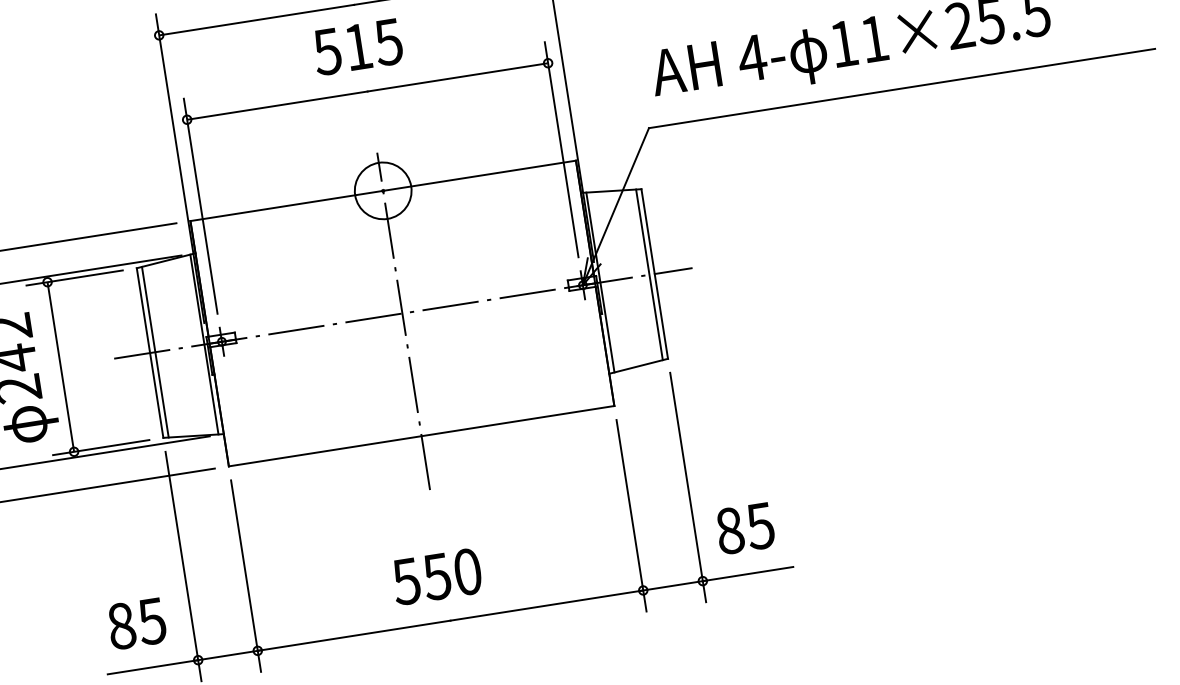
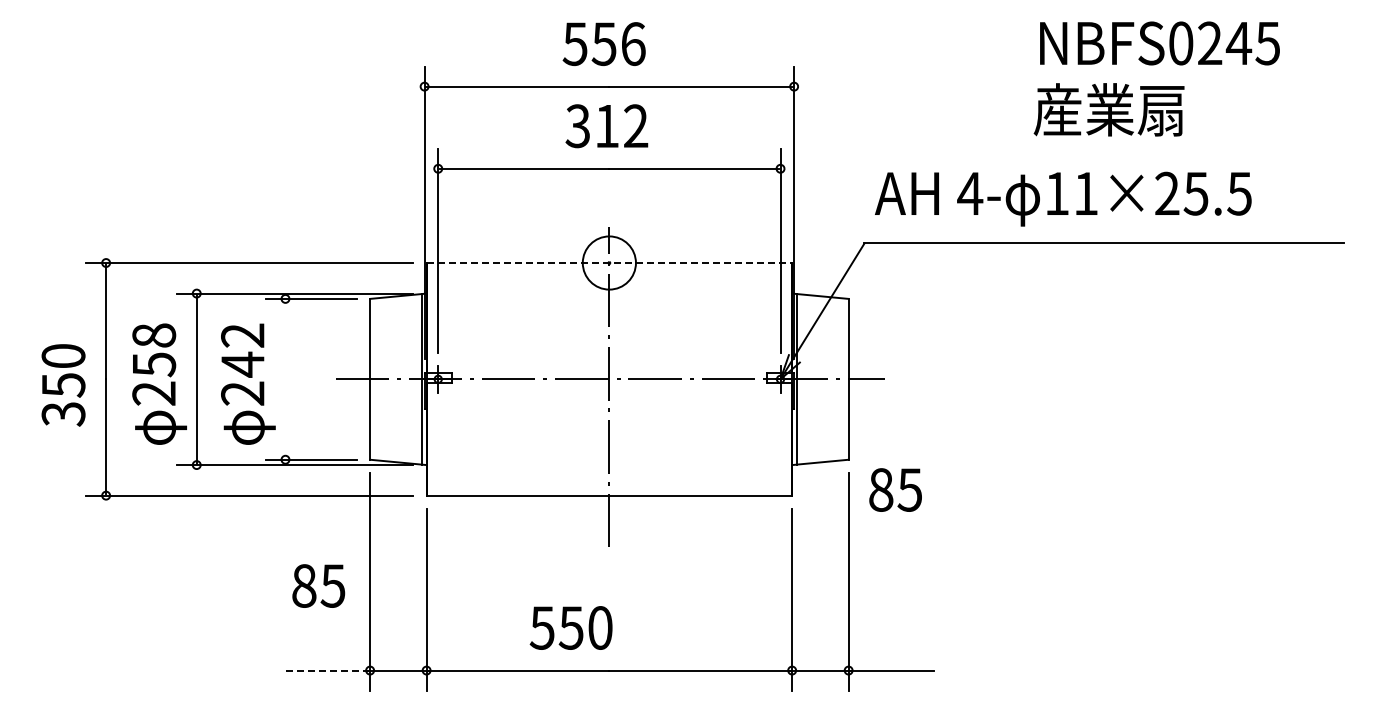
text: (357, 47) -> (606, 126), 515 -> 312
line: (383, 191) -> (609, 263), solid -> dashed
line: (649, 275) -> (843, 379), removed
line: (155, 352) -> (375, 379), removed
line: (60, 367) -> (285, 379), removed
text: (745, 527) -> (895, 489), moved
text: (436, 576) -> (570, 627), moved
text: (136, 623) -> (318, 585), moved
line: (153, 667) -> (327, 670), solid -> dashed

